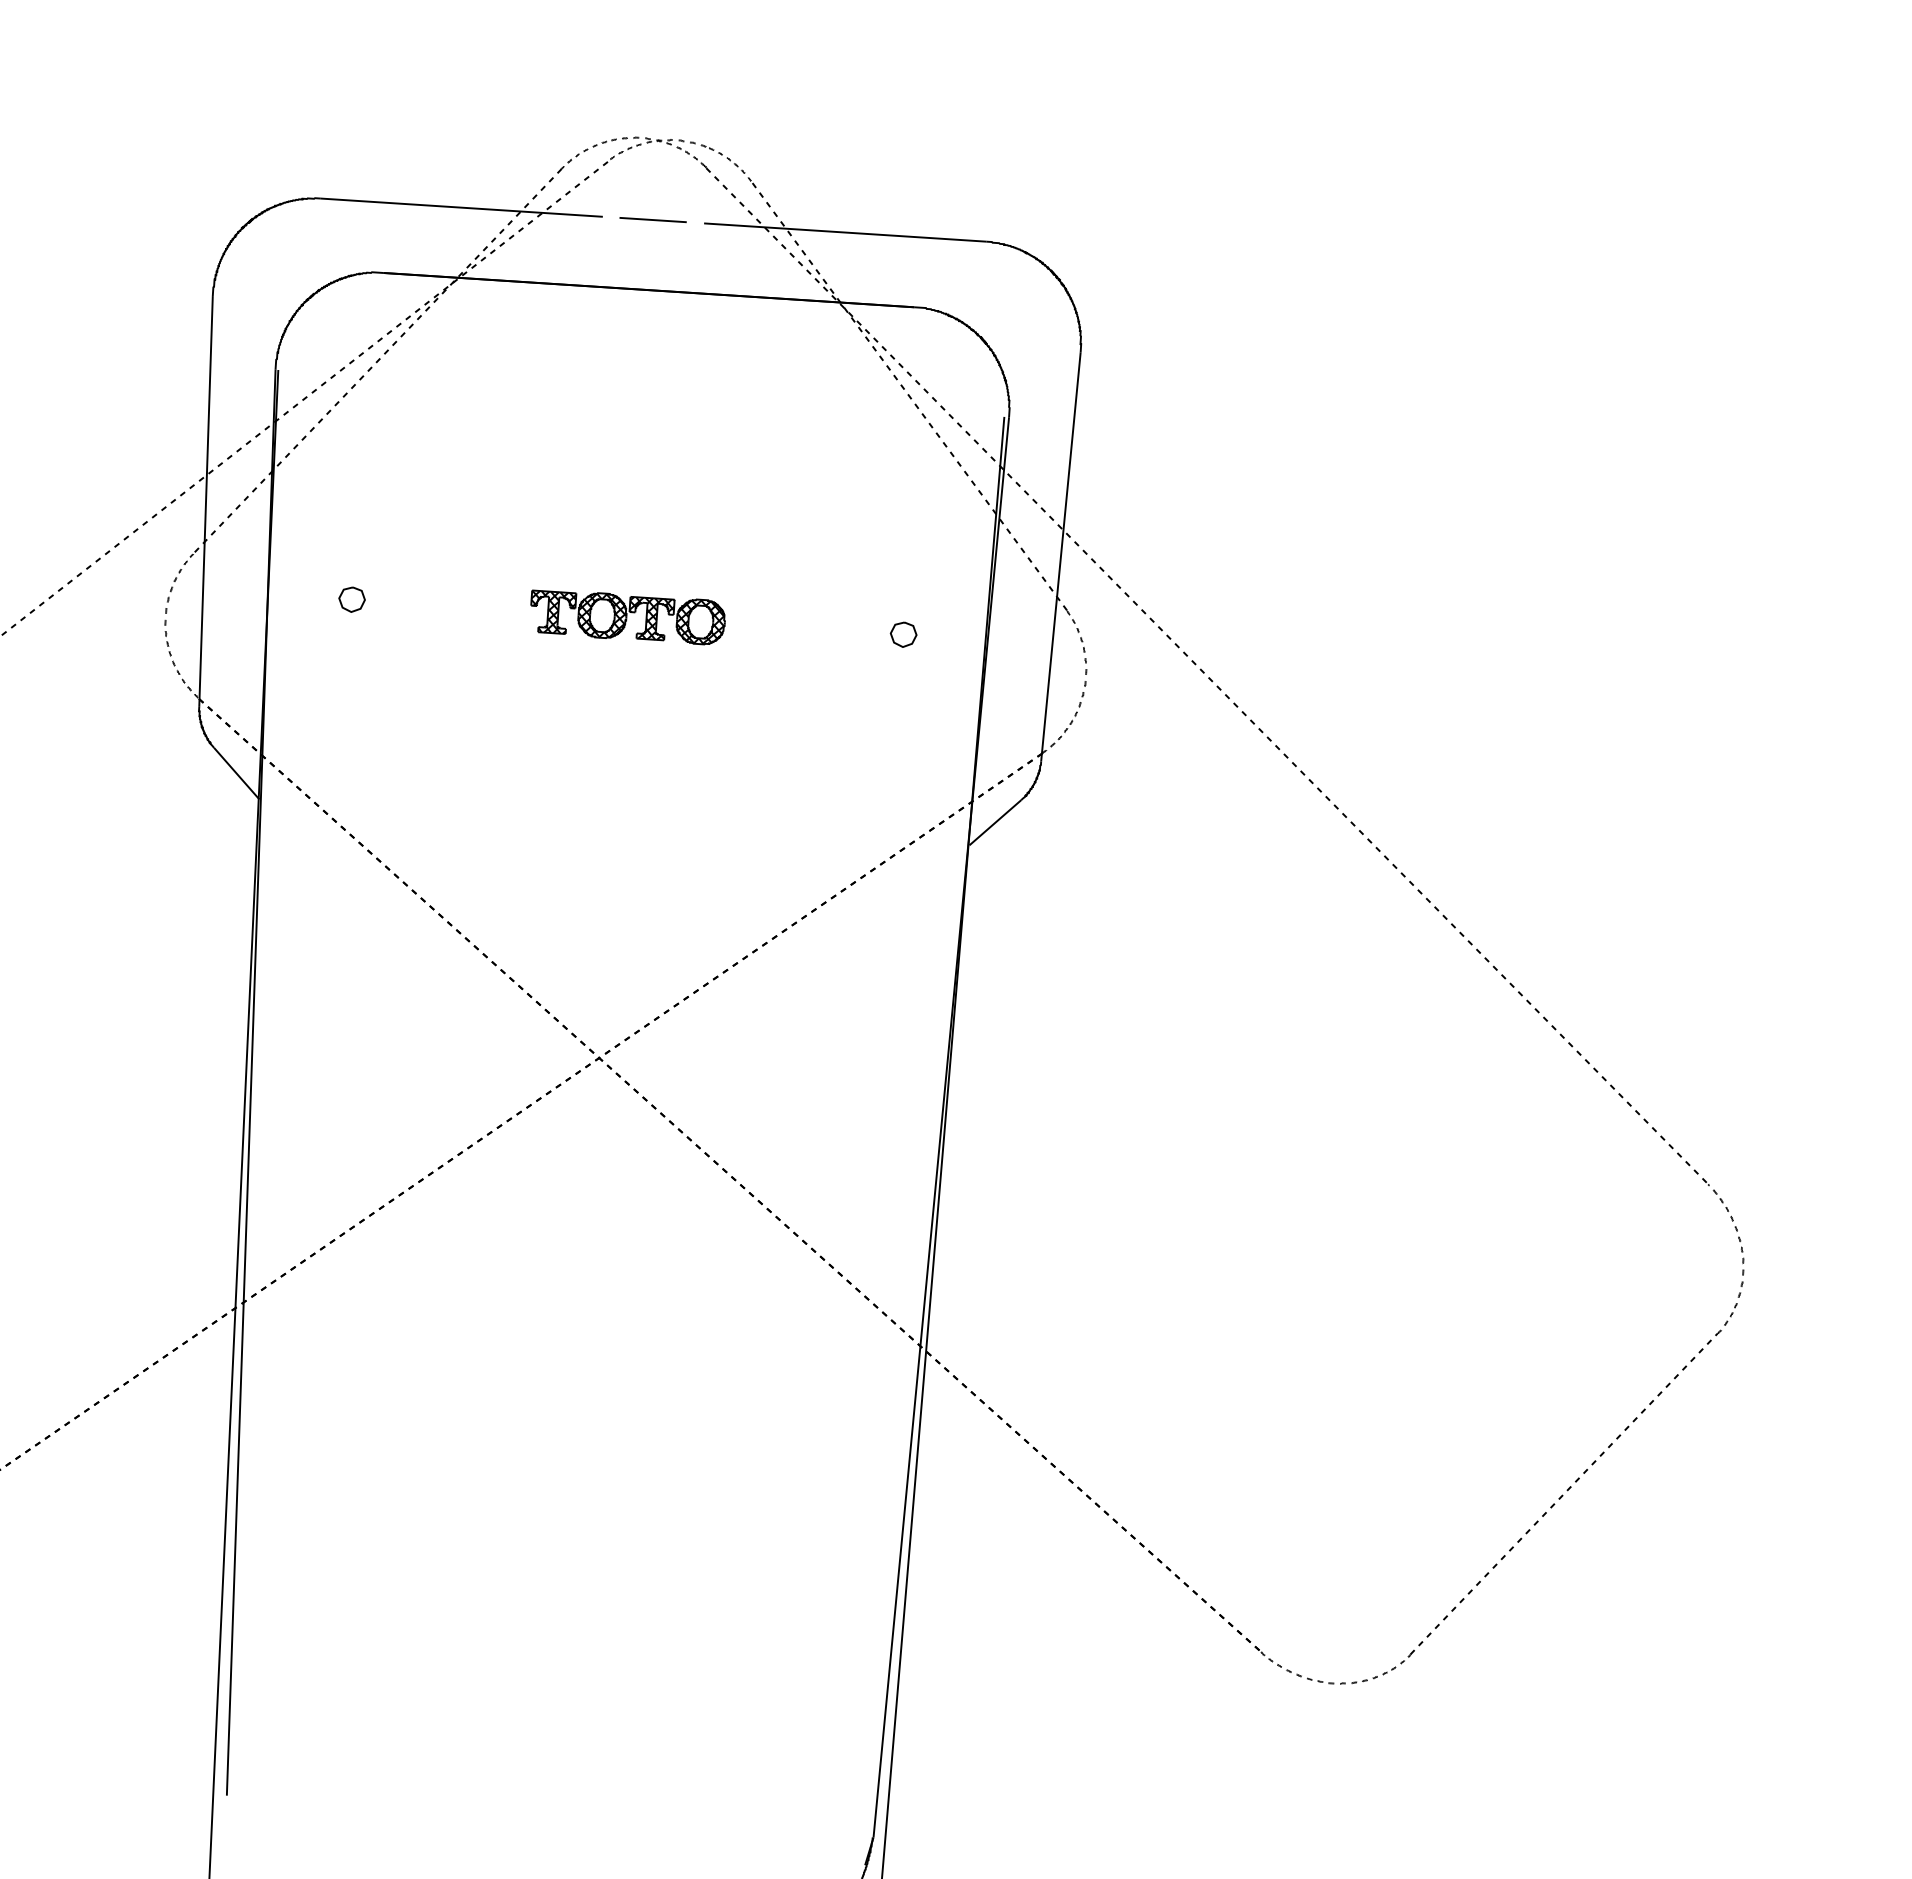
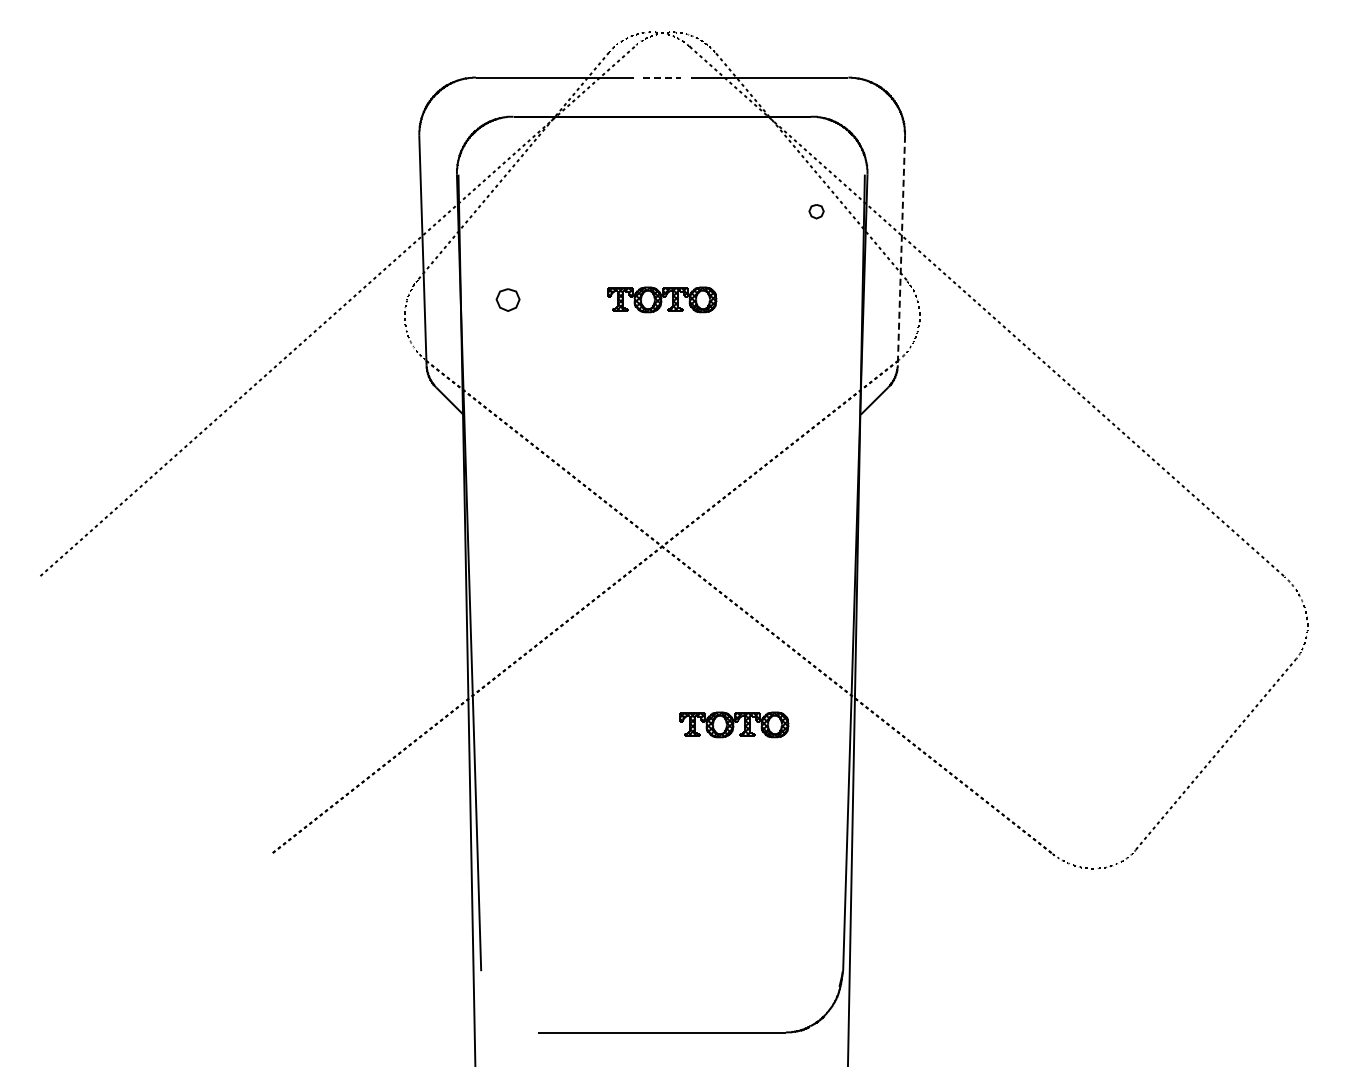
line: (654, 220) -> (662, 77), solid -> dashed
line: (1061, 556) -> (901, 250), solid -> dashed
part: (351, 598) -> (507, 299), size x1.6
part: (903, 634) -> (816, 211), moved
part: (707, 1384) -> (734, 724), added

